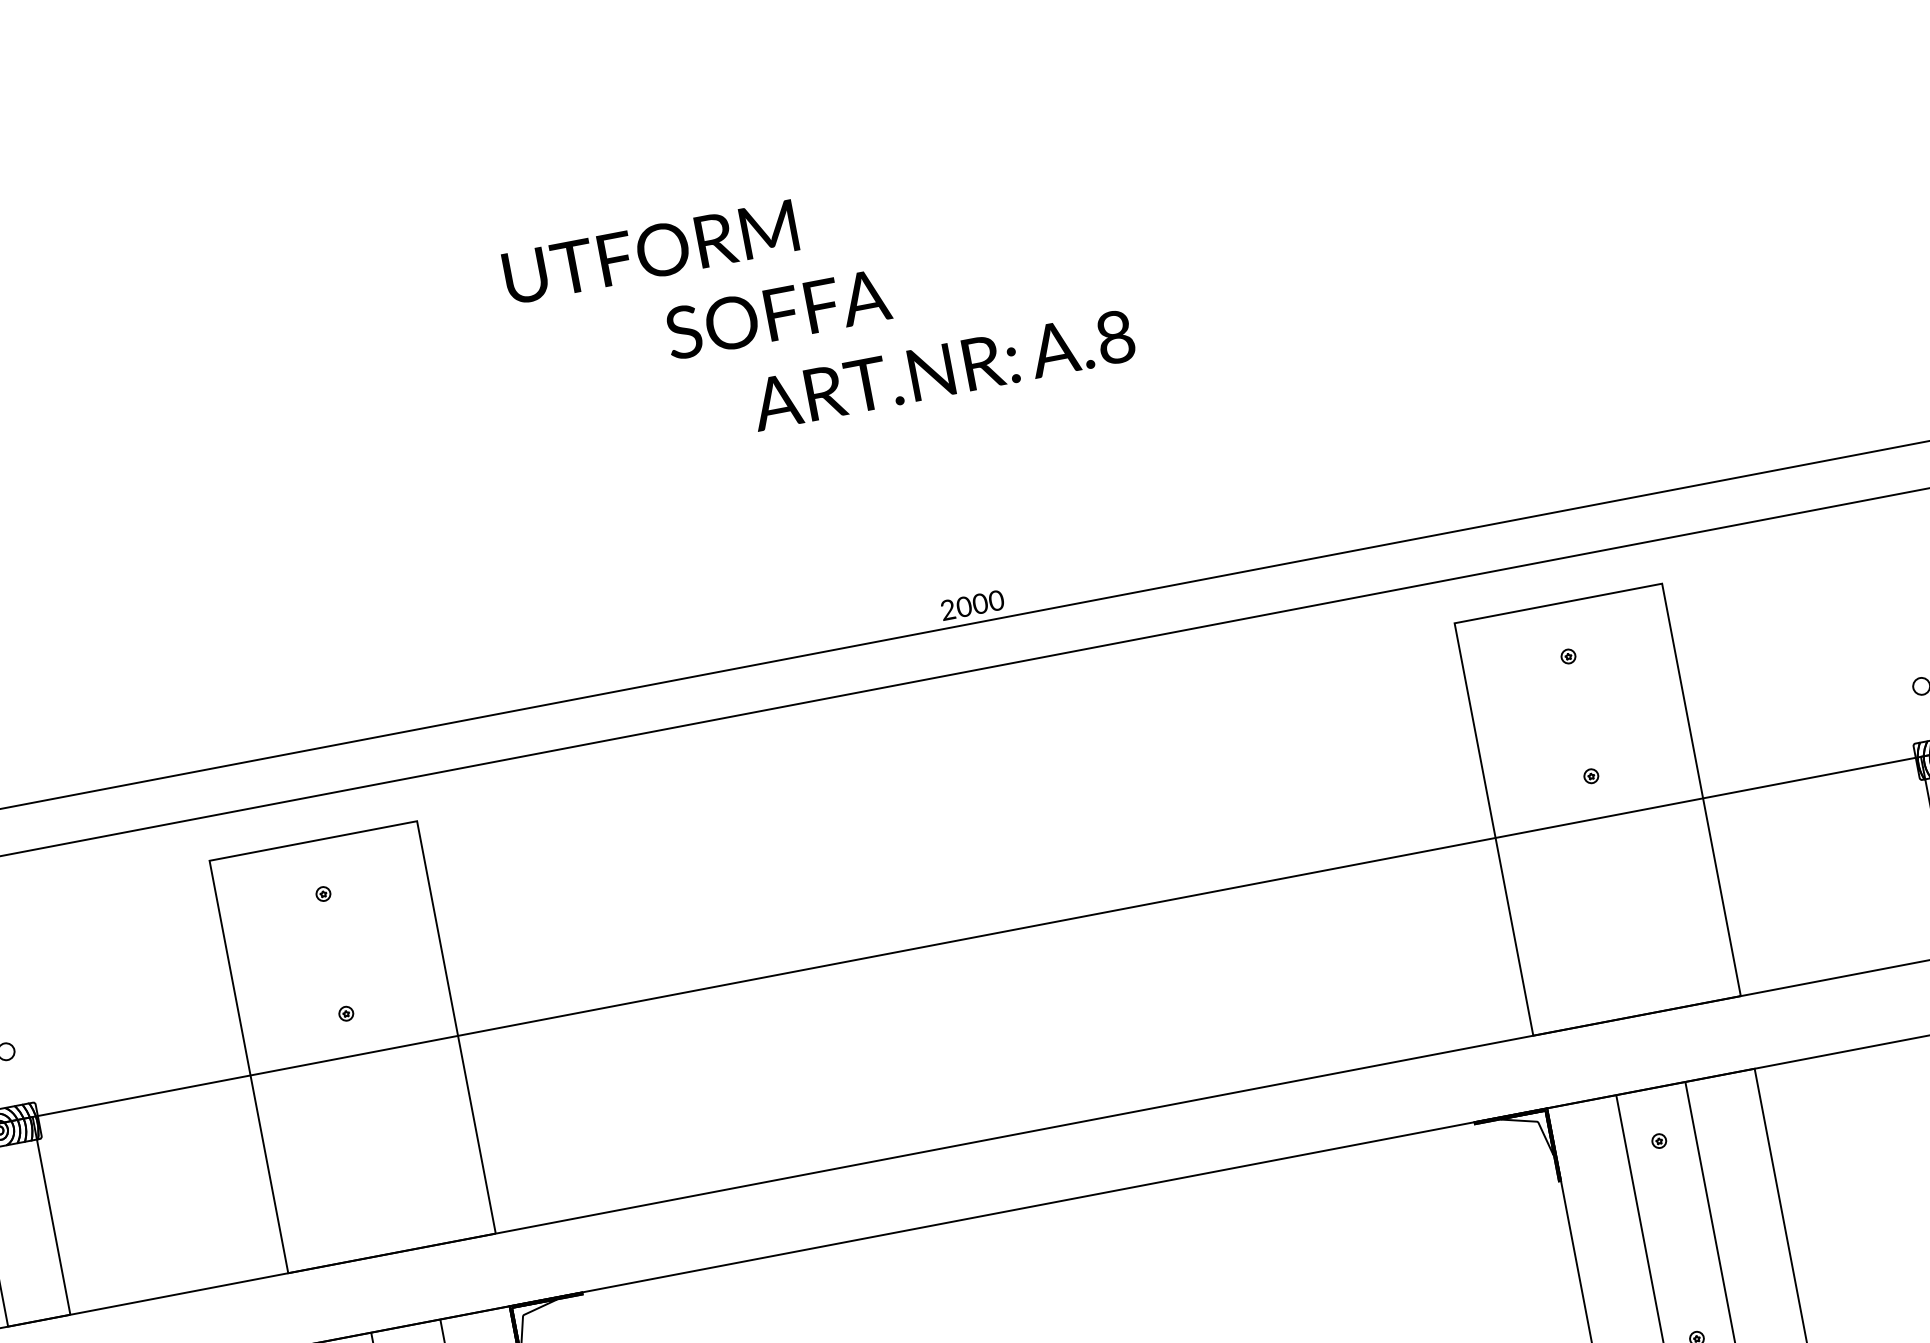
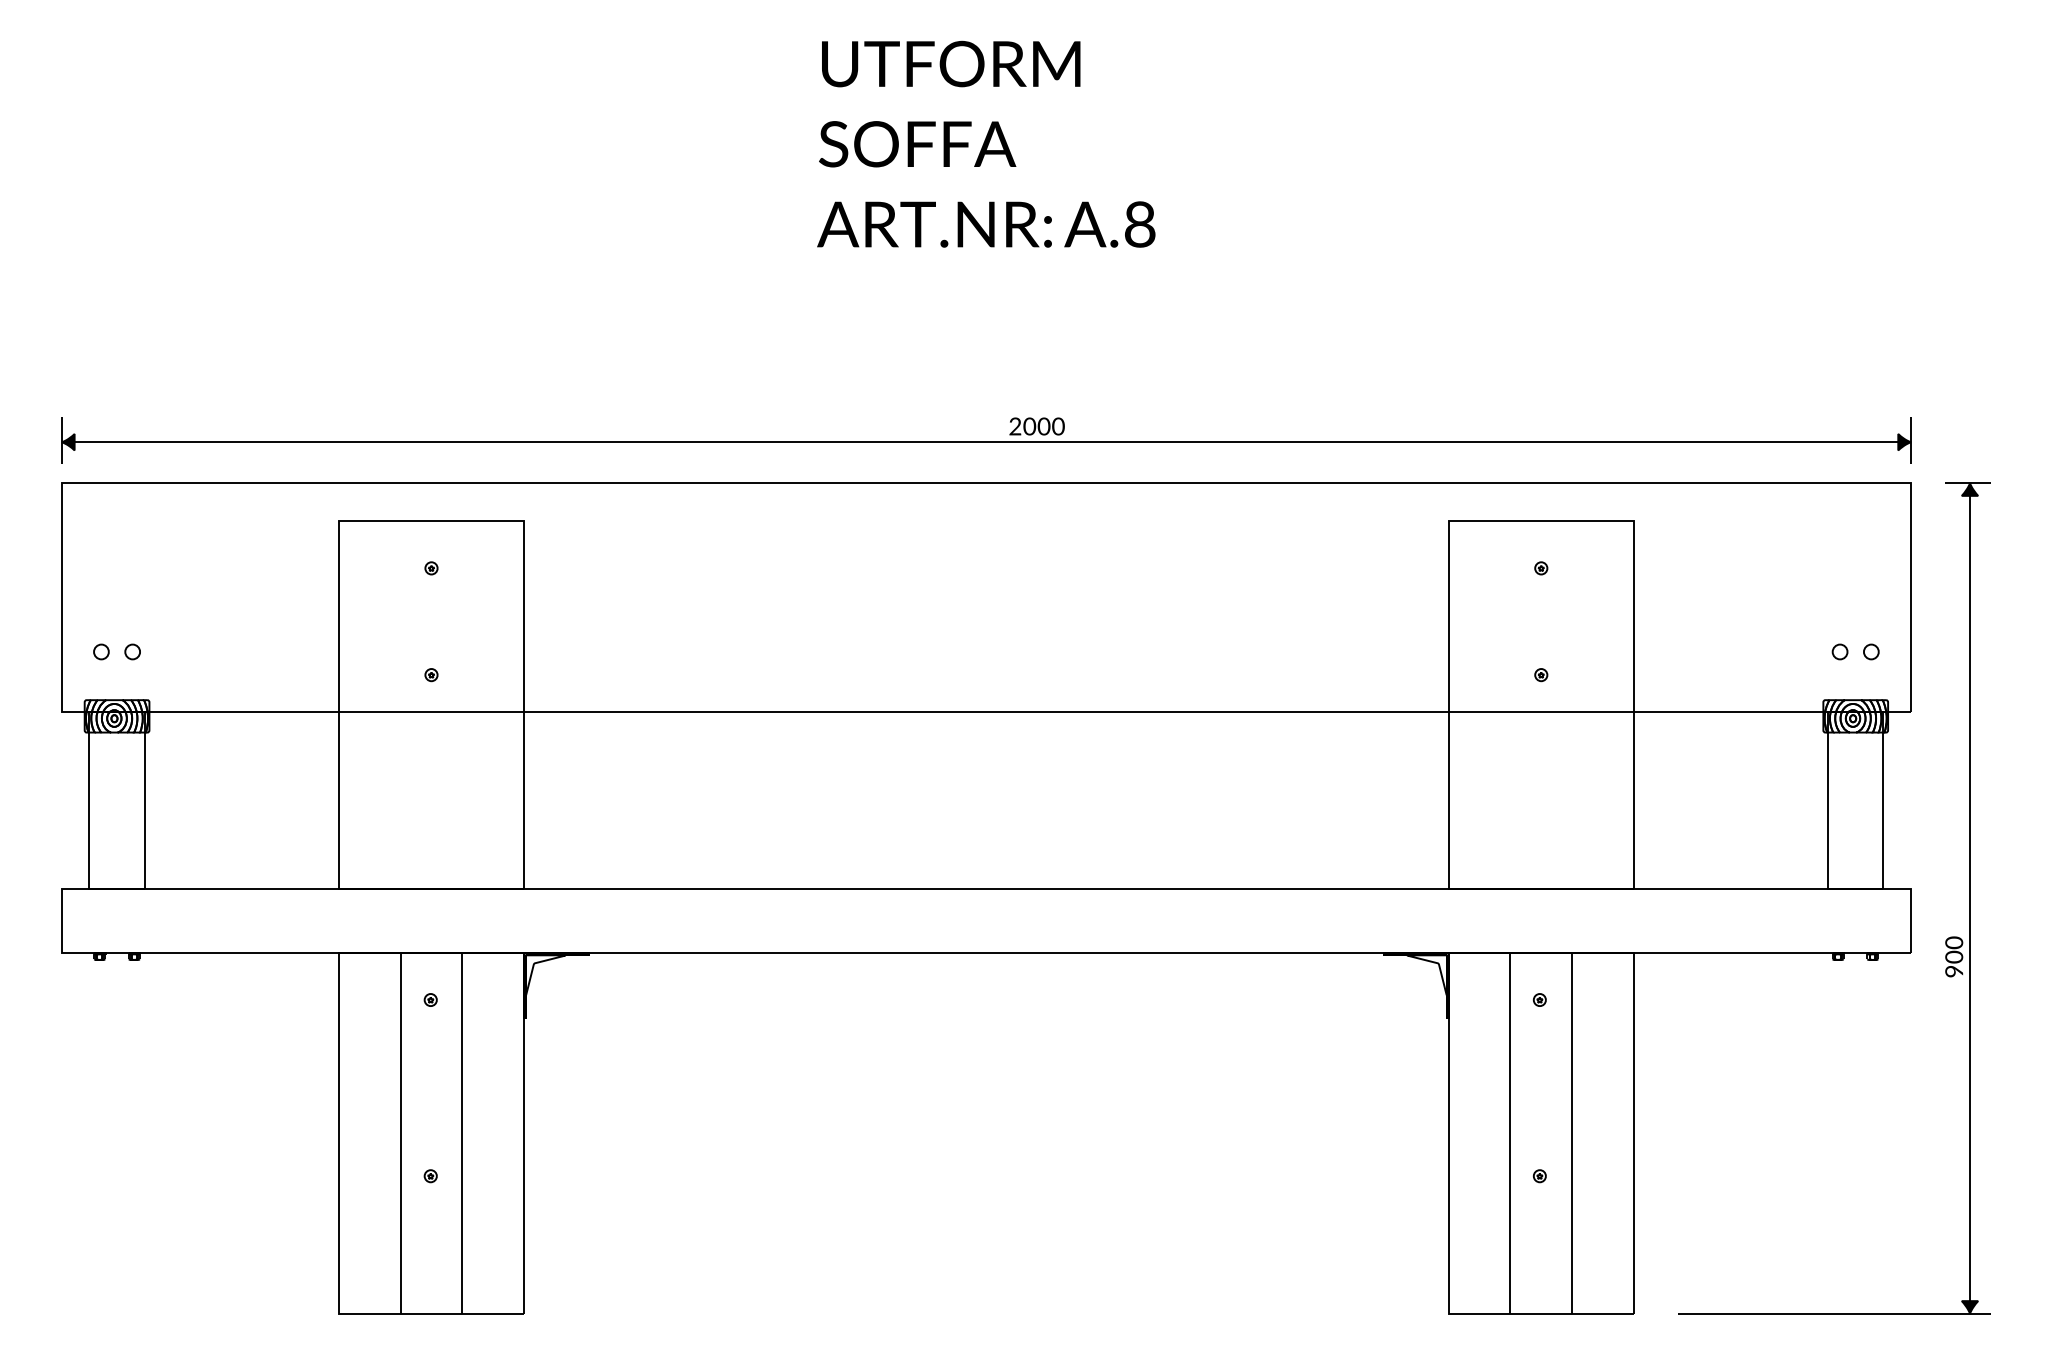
text: (650, 251) -> (951, 63), moved
text: (943, 370) -> (986, 224), moved

